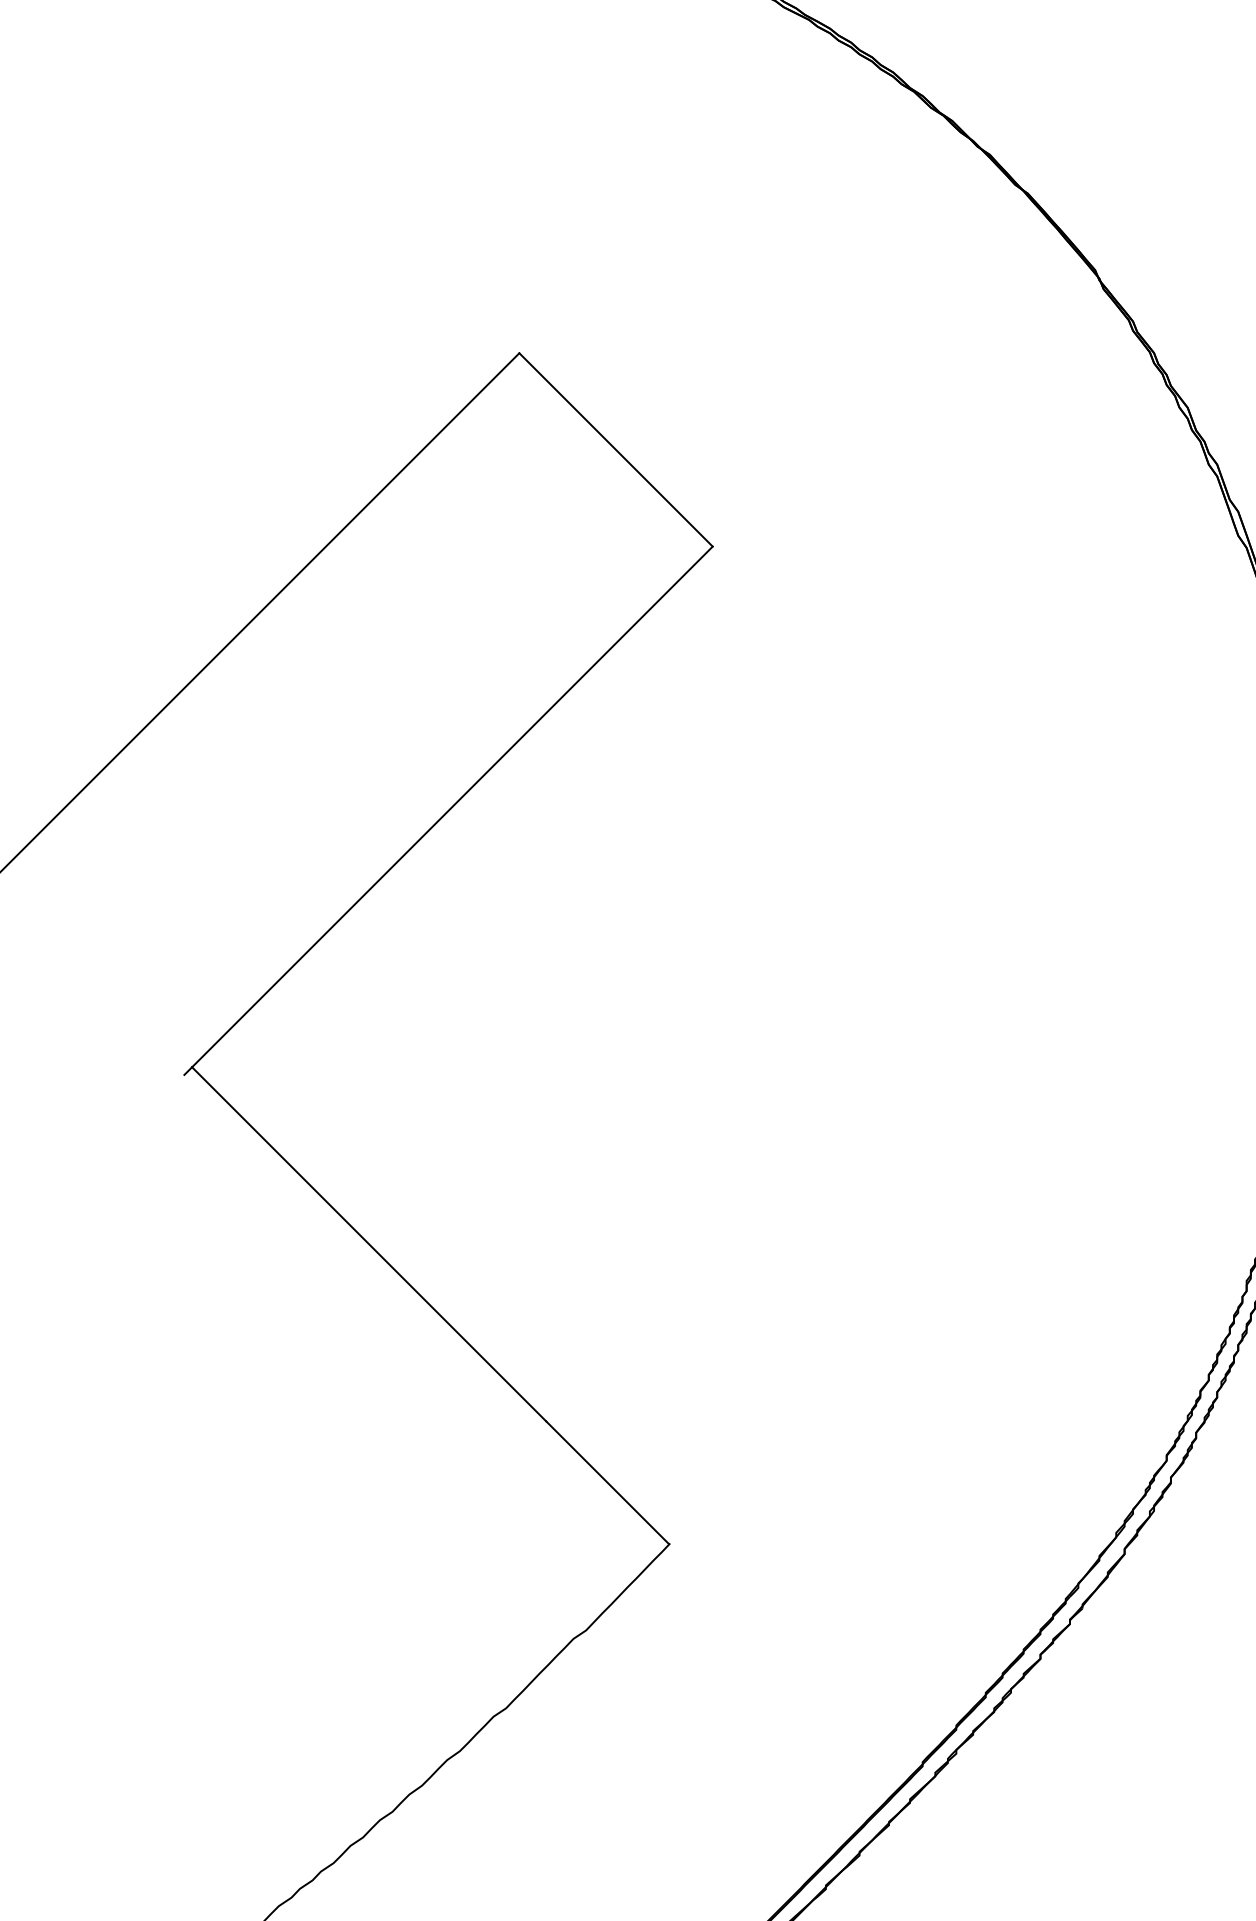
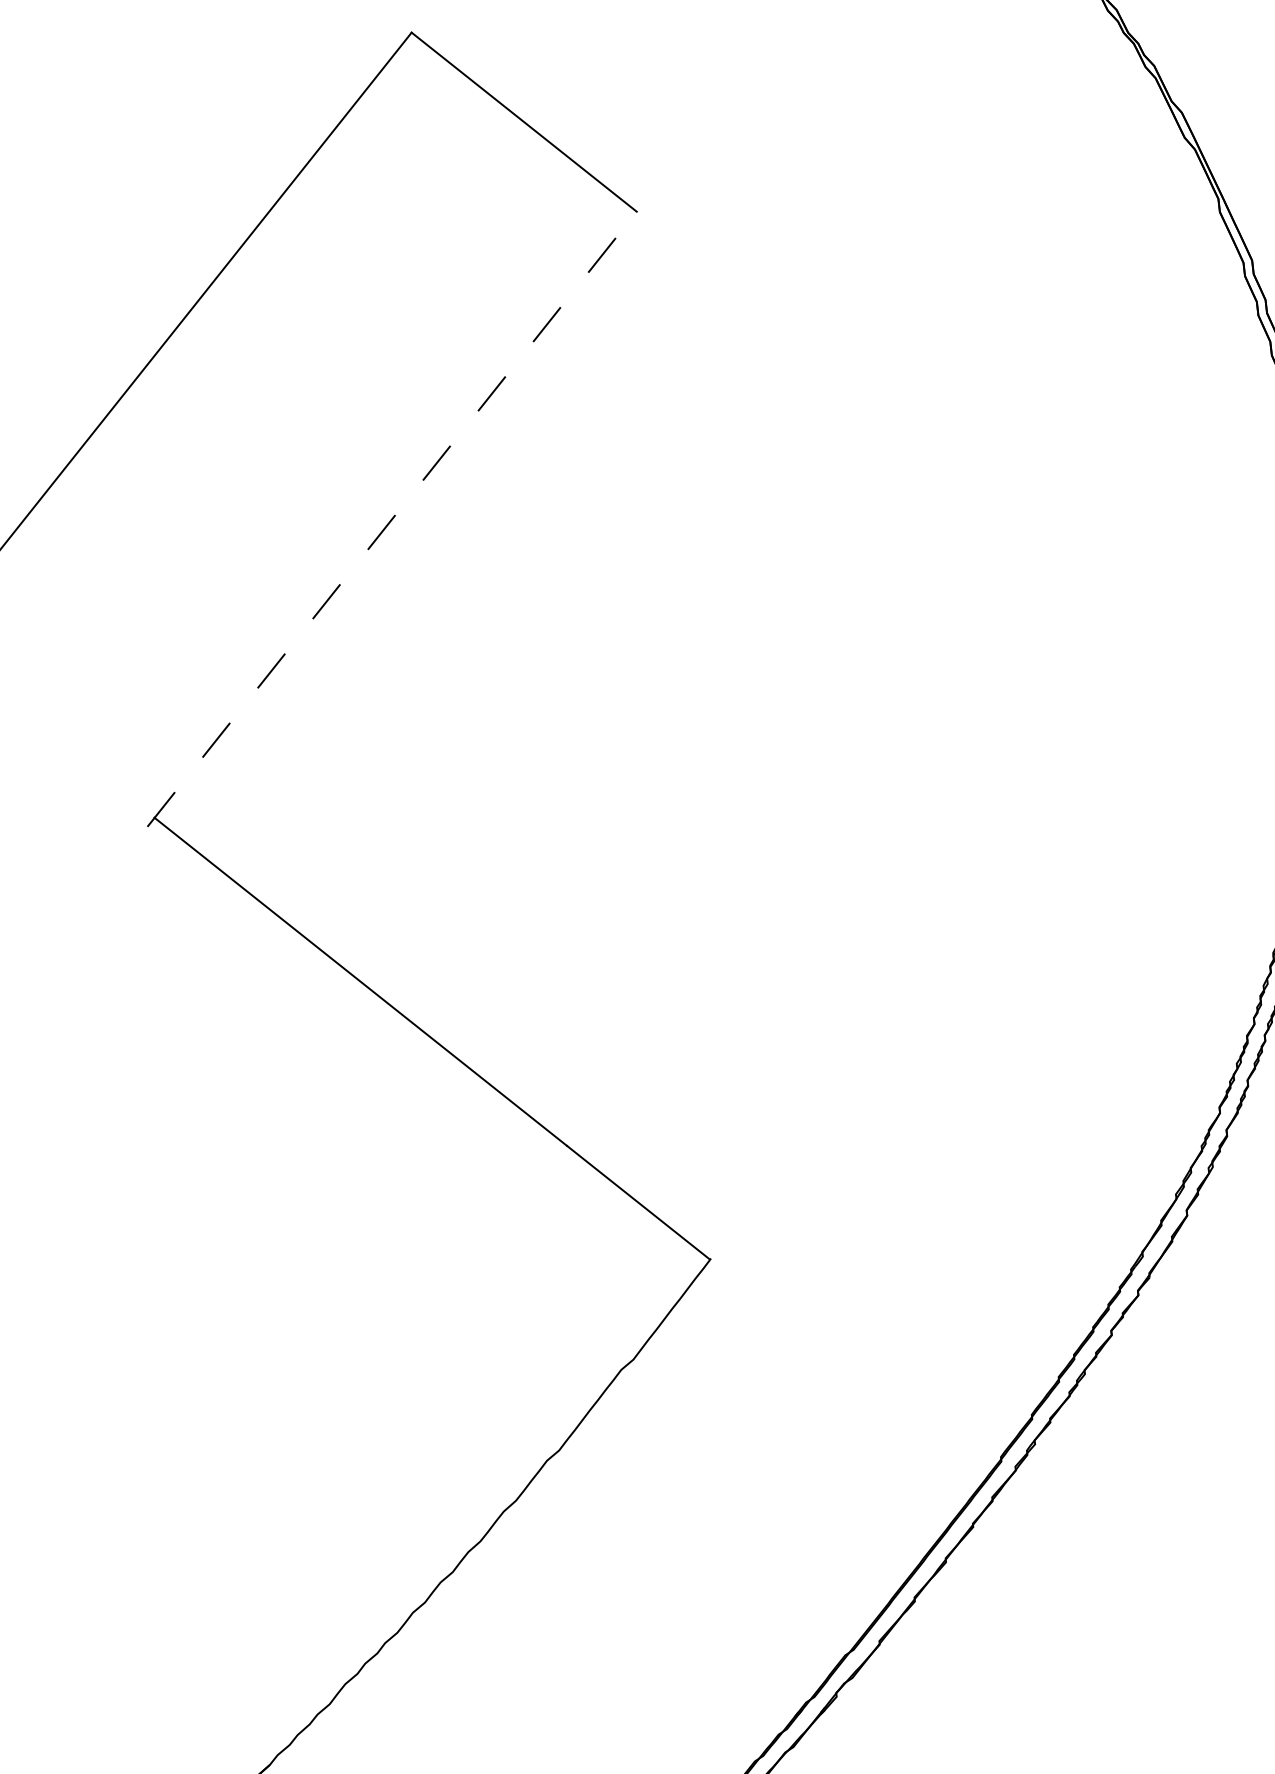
line: (448, 810) -> (392, 518), solid -> dashed

